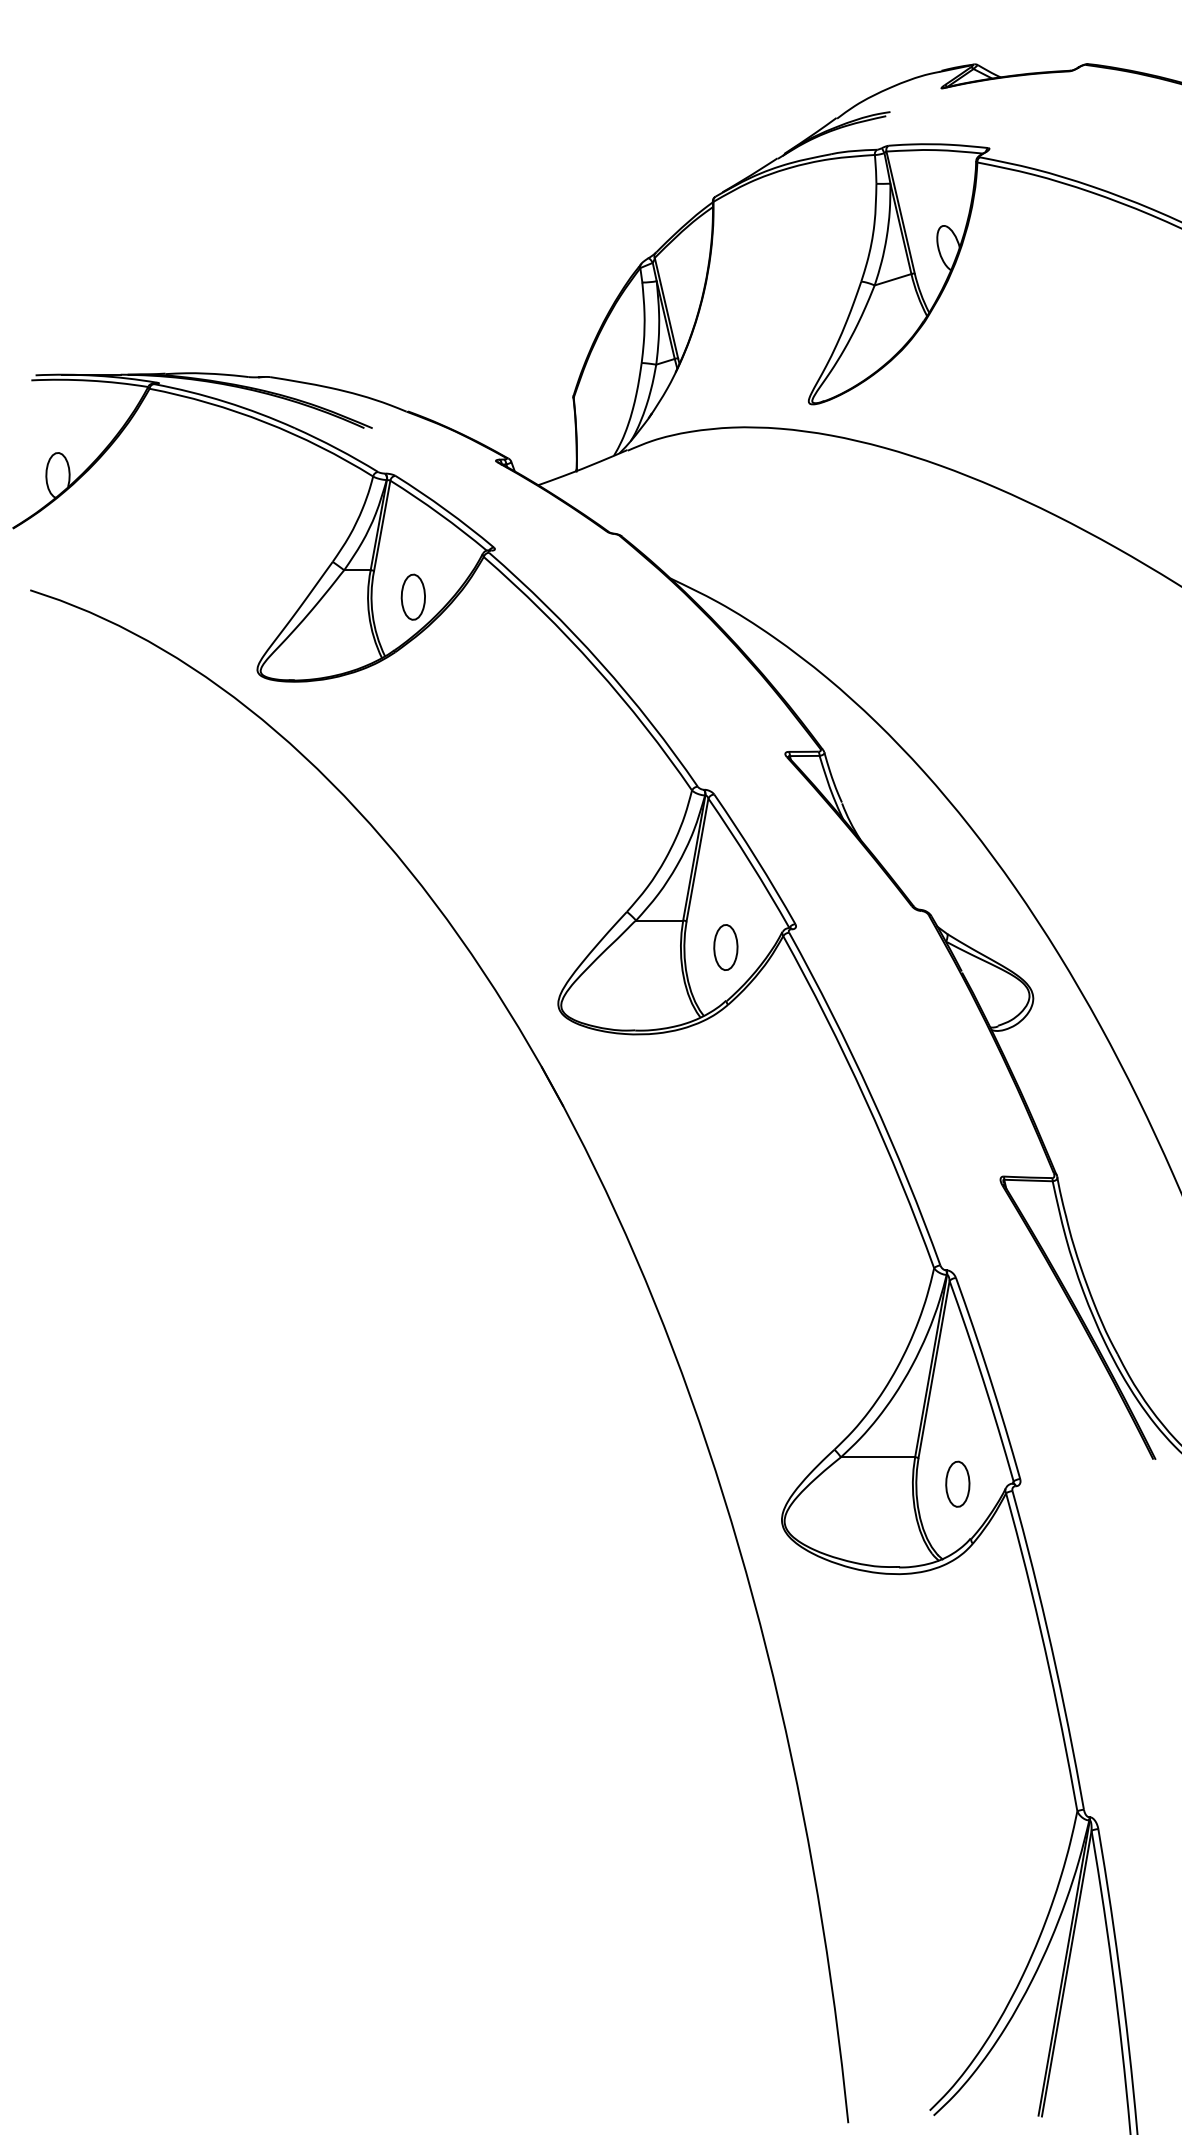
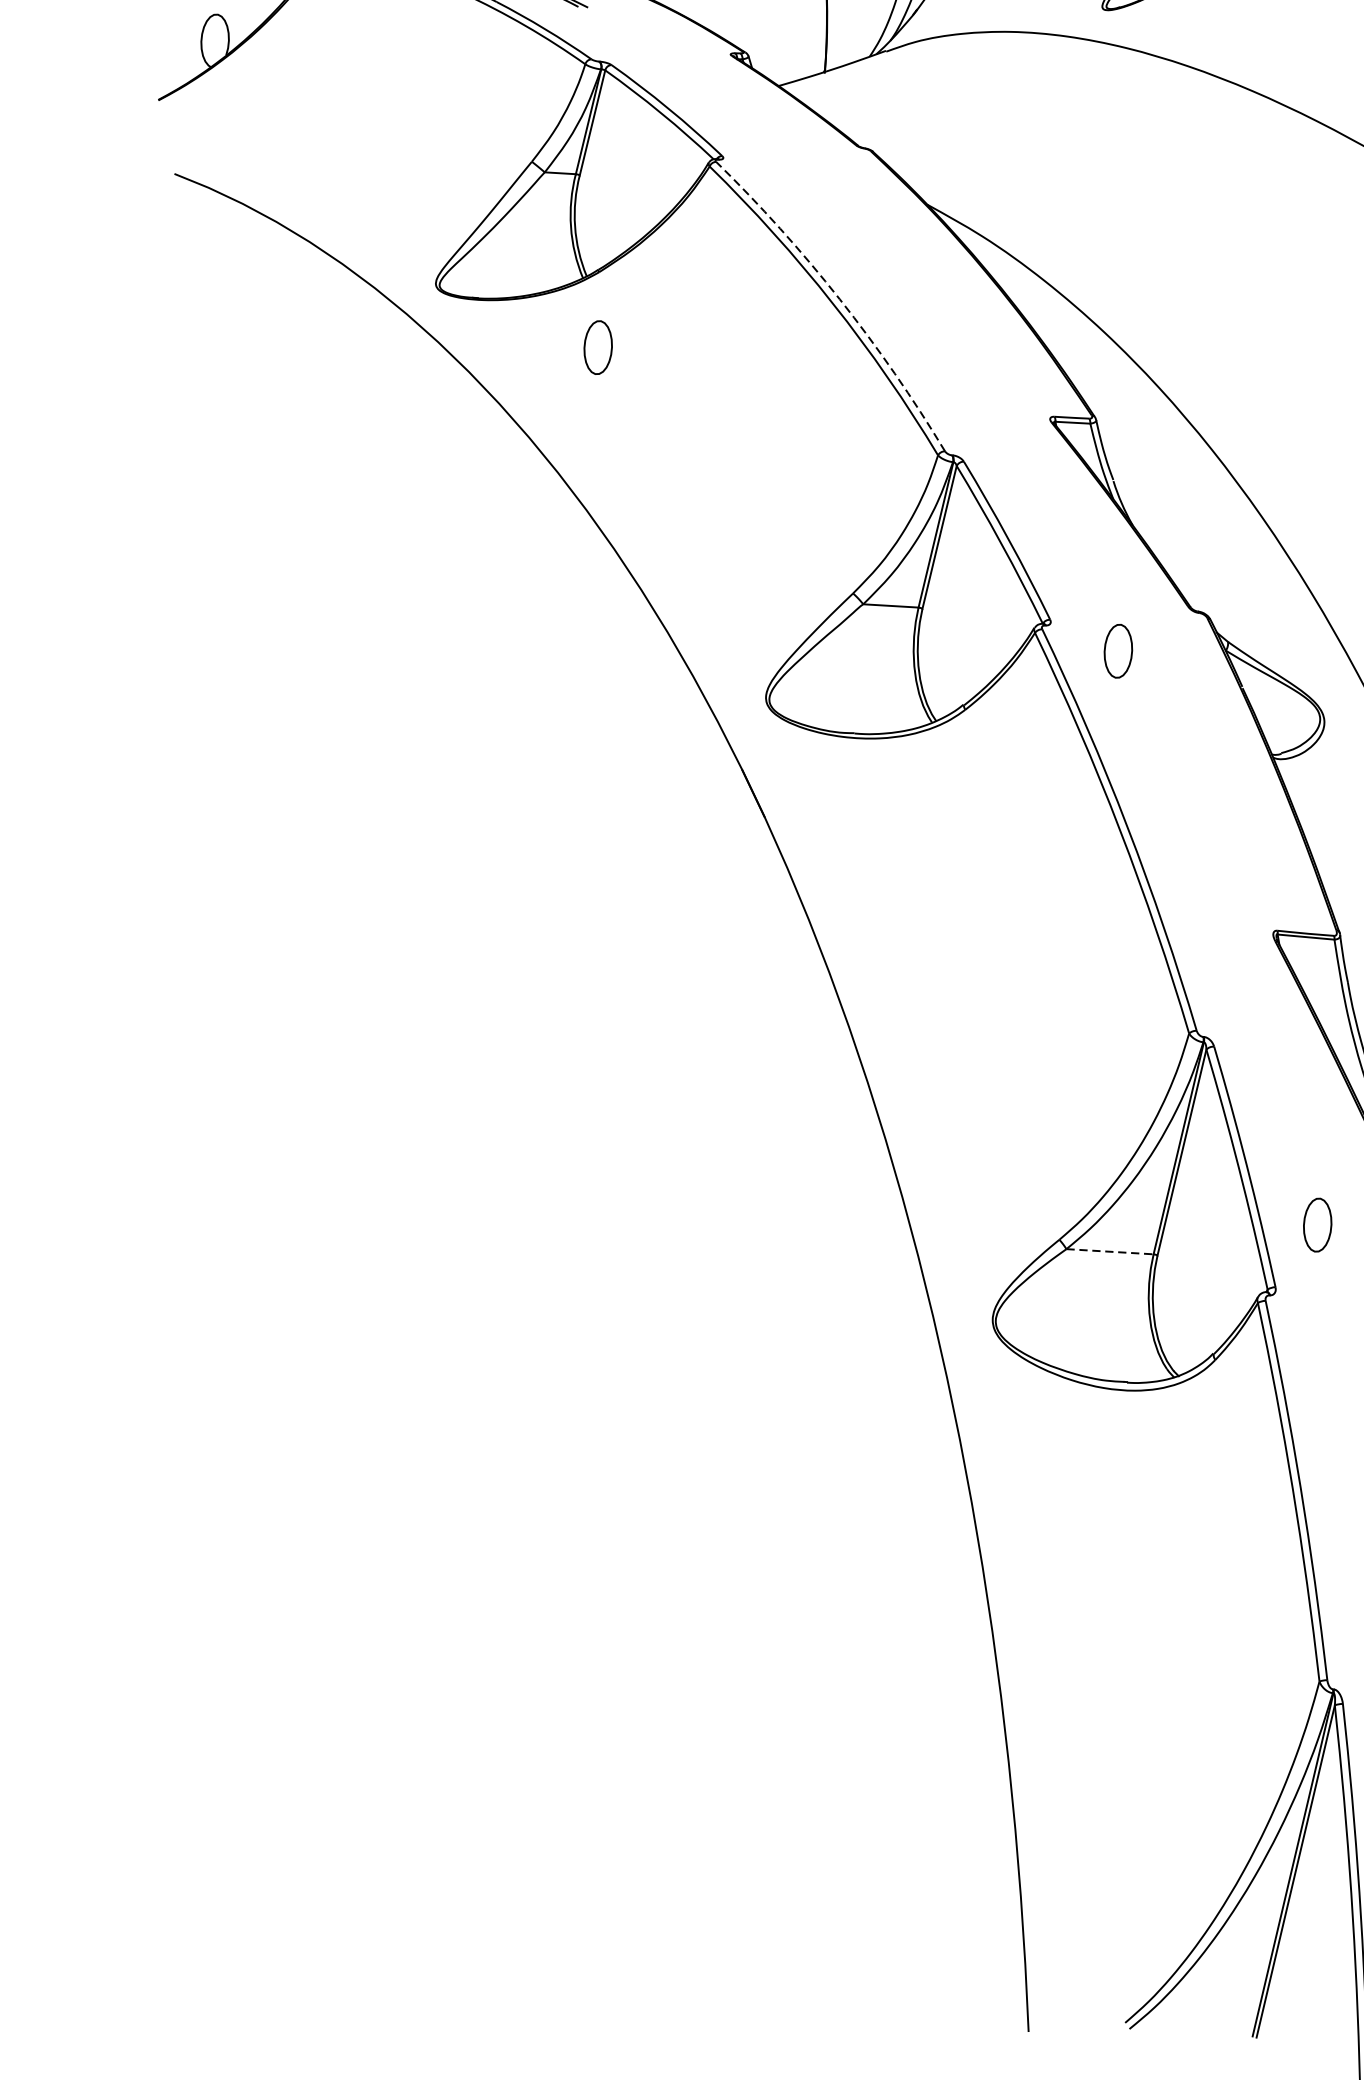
part: (412, 596) -> (597, 346), moved
arc: (600, 663) -> (839, 299), solid -> dashed
part: (725, 947) -> (1117, 651), moved
line: (878, 1457) -> (1110, 1252), solid -> dashed
part: (957, 1483) -> (1317, 1224), moved

